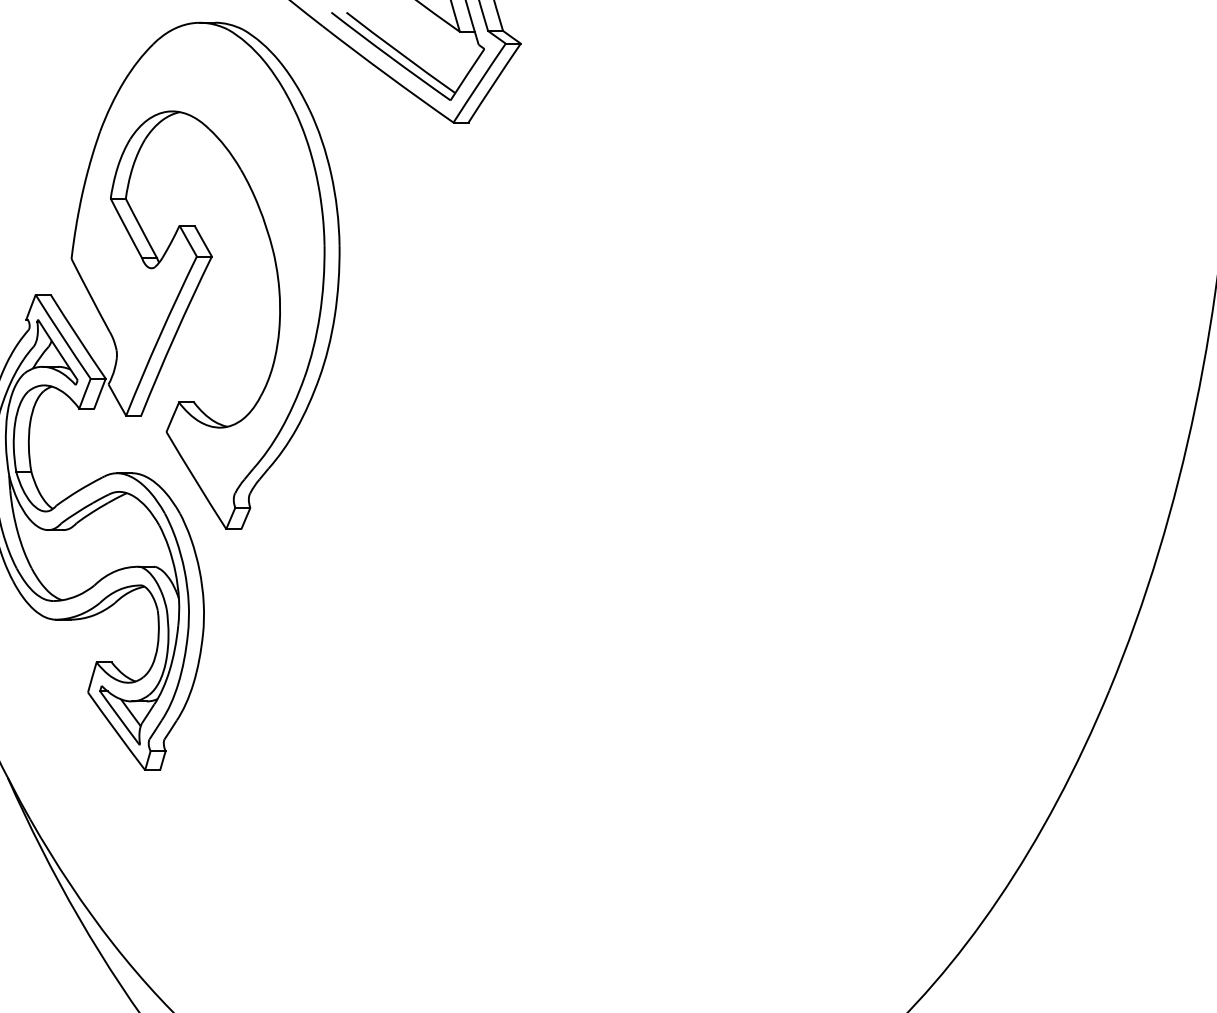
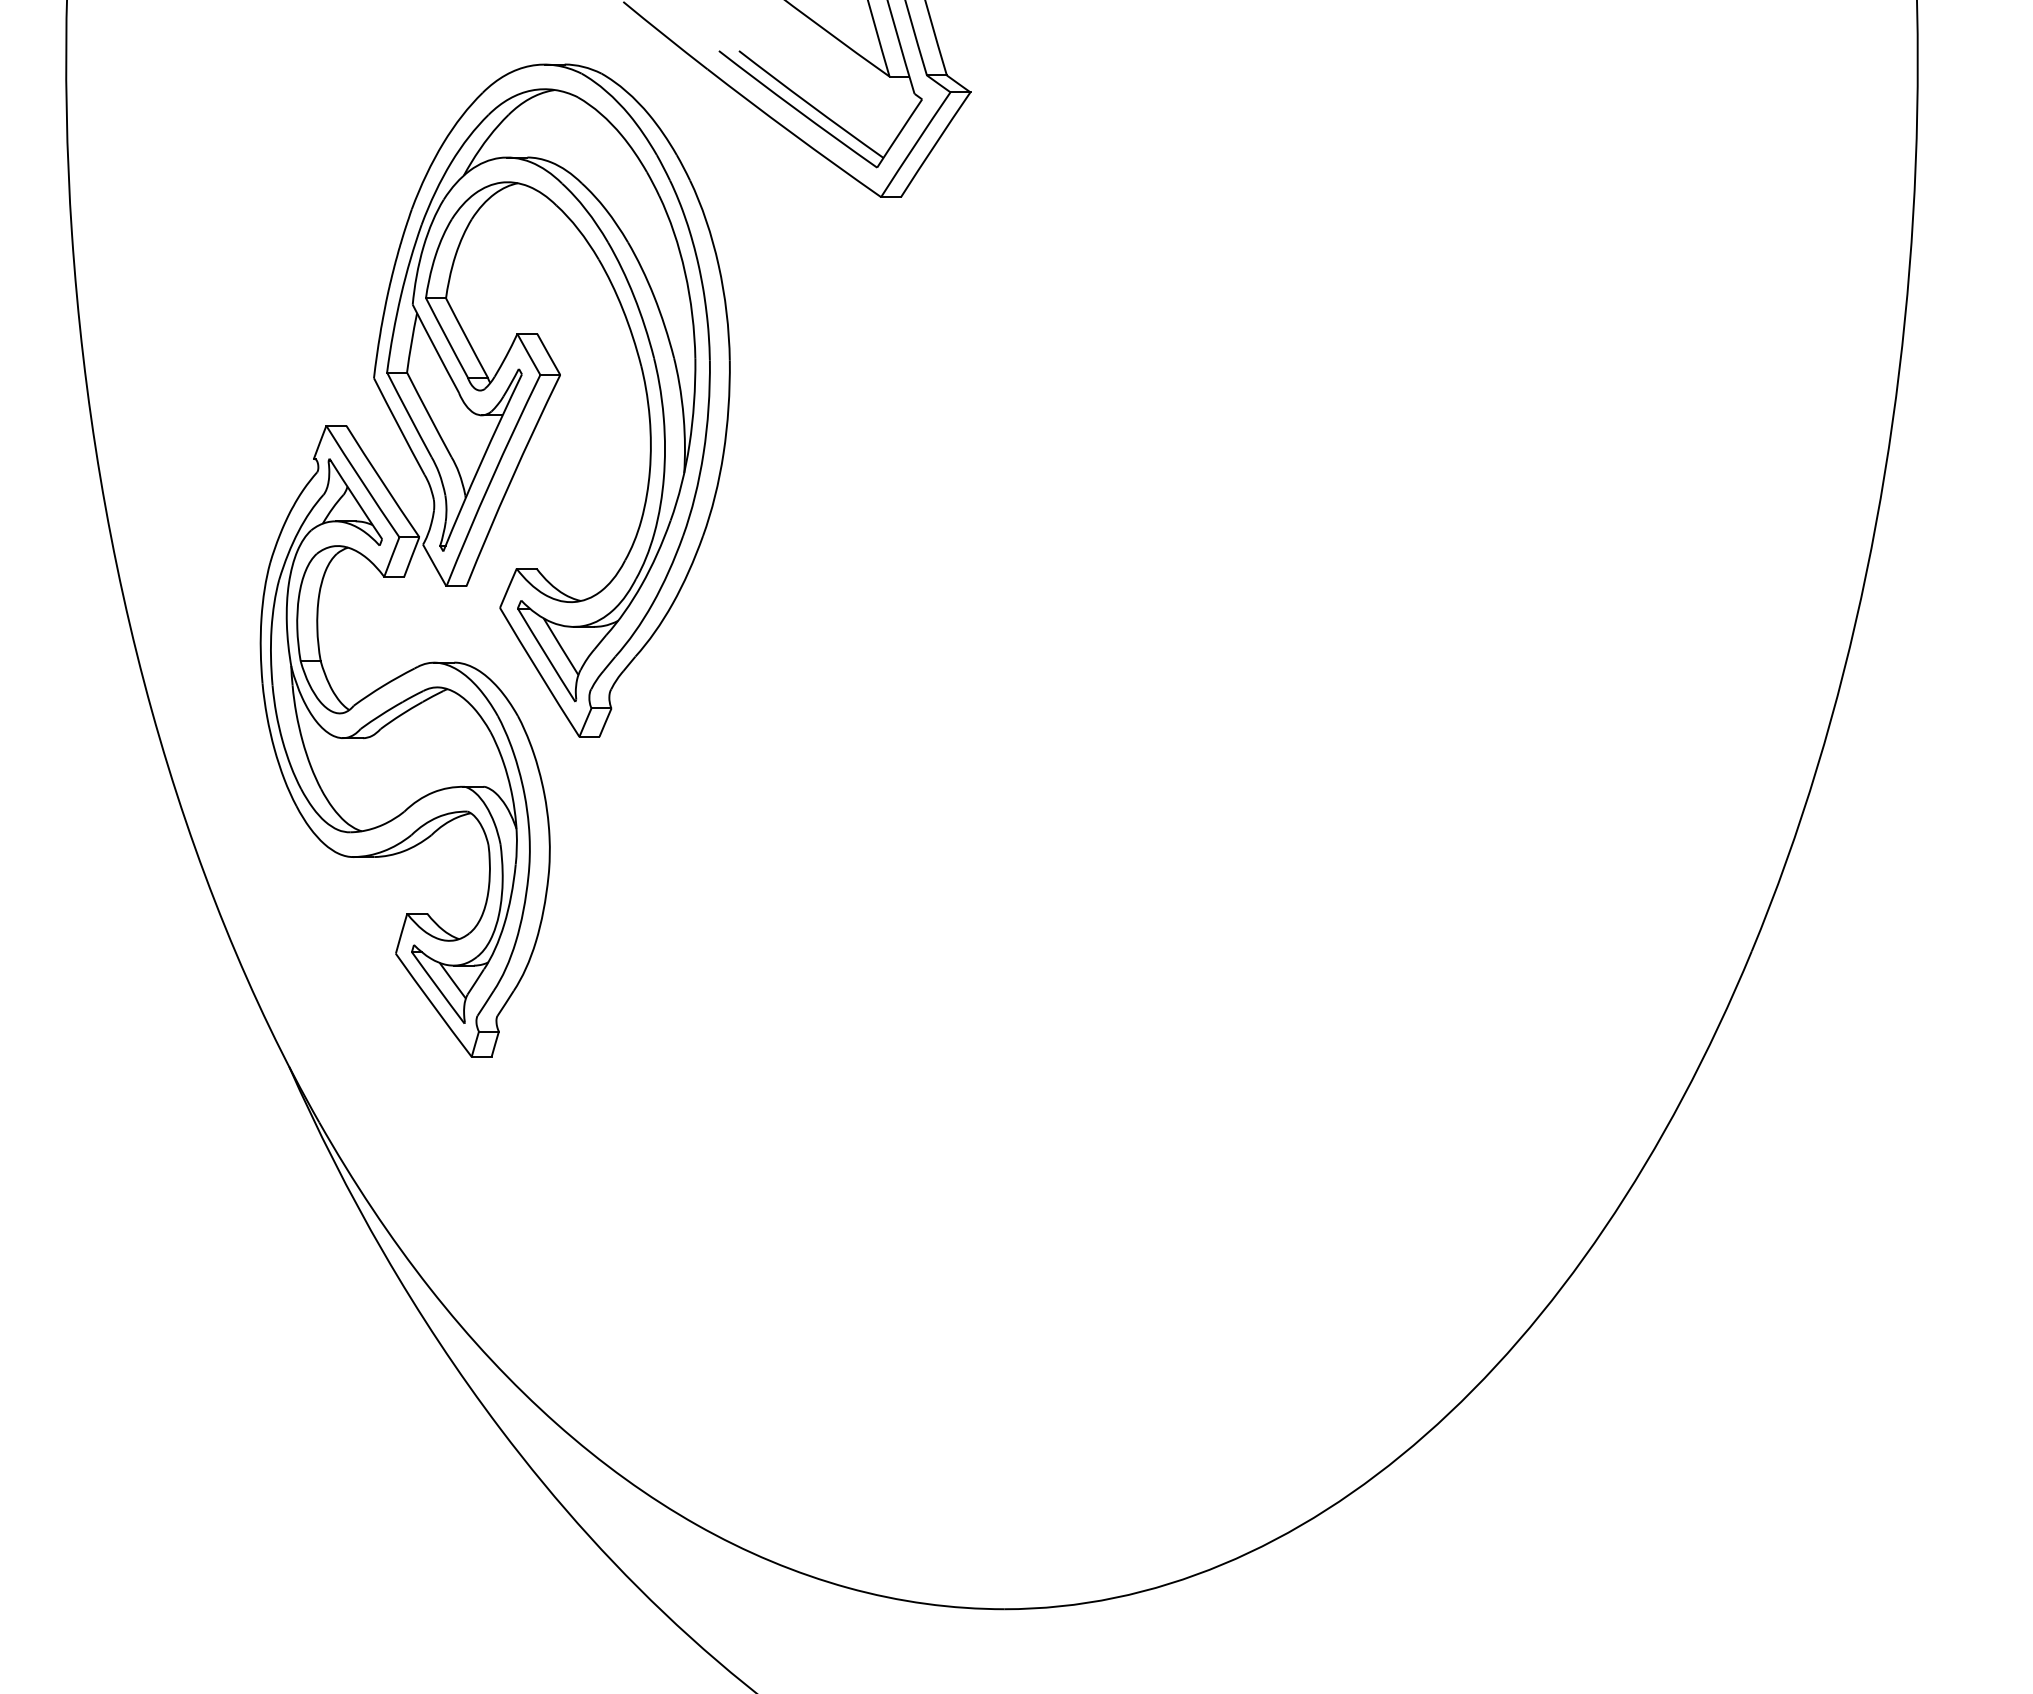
part: (180, 263) -> (518, 384), added

